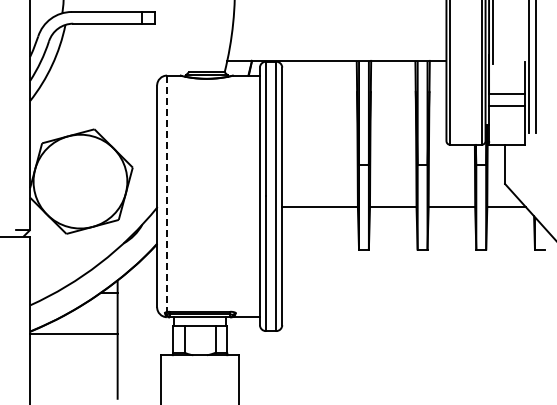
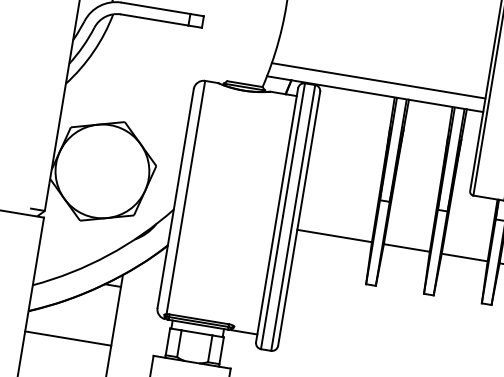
line: (337, 47) -> (377, 81), added
line: (167, 194) -> (186, 198), dashed -> solid
line: (73, 334) -> (67, 338), moved

